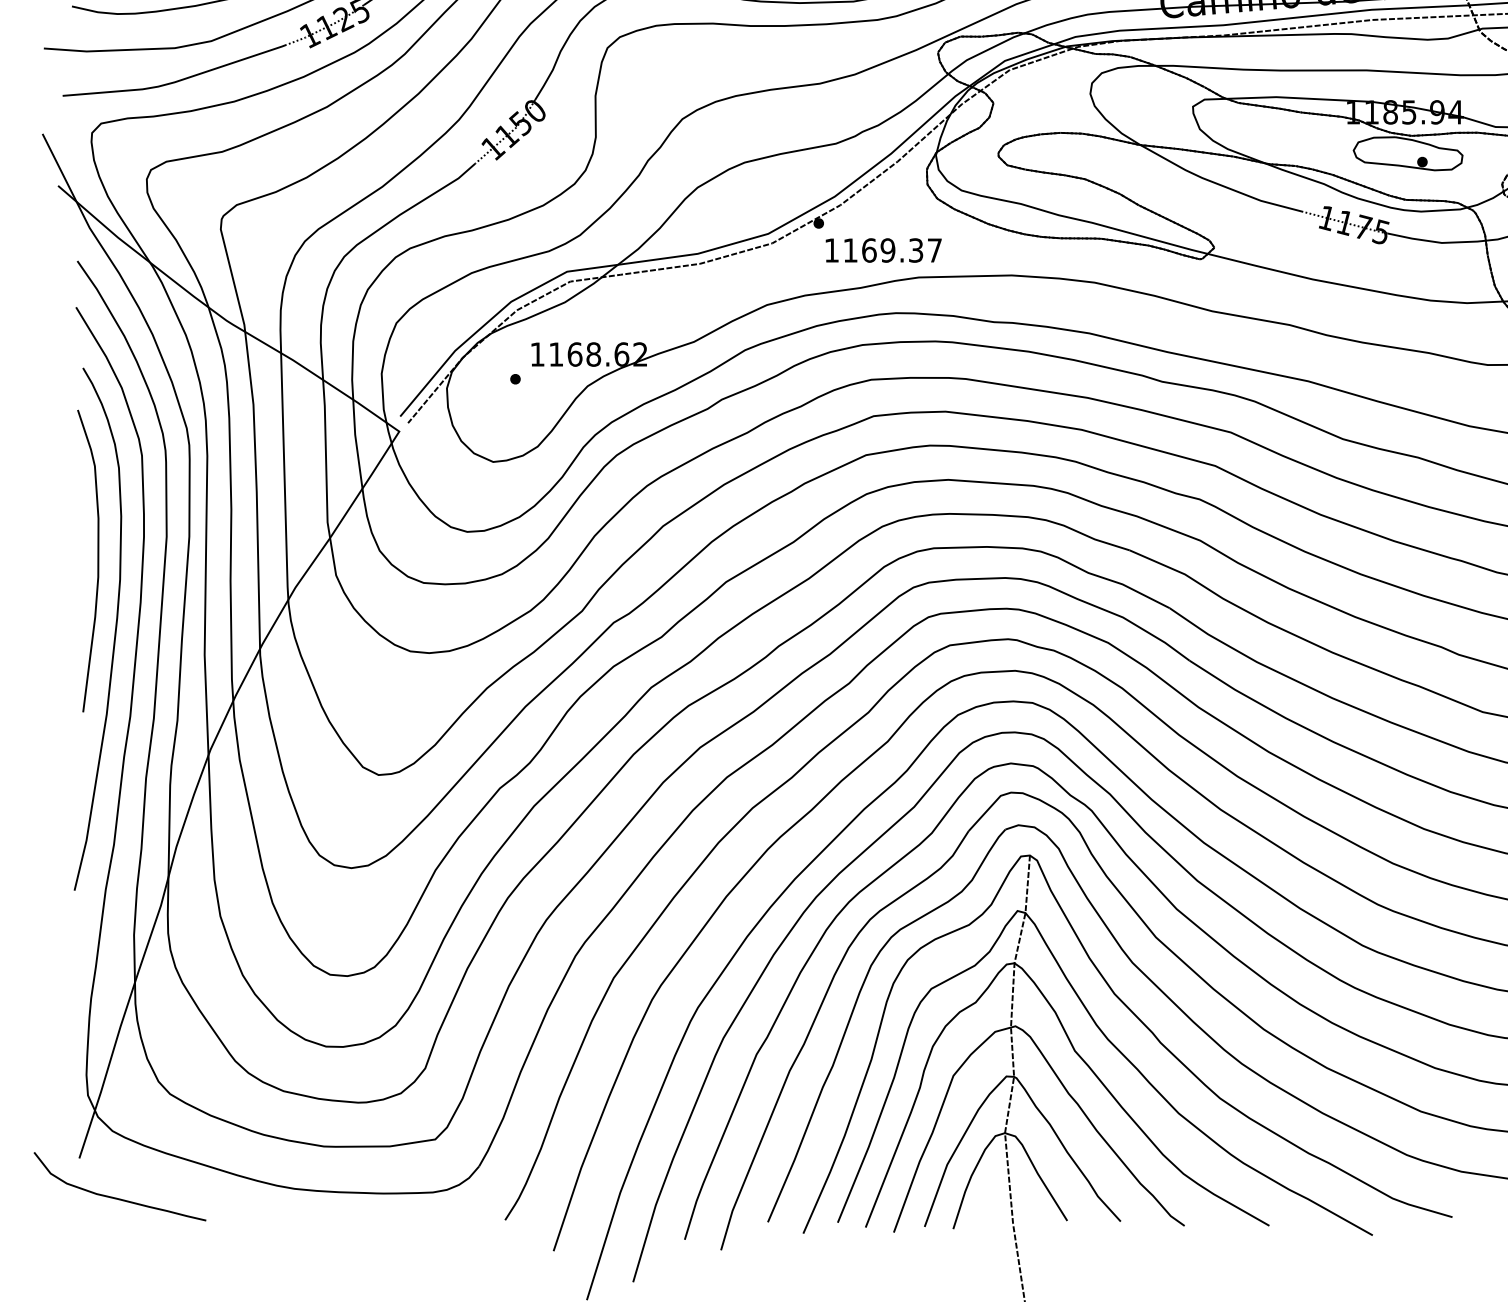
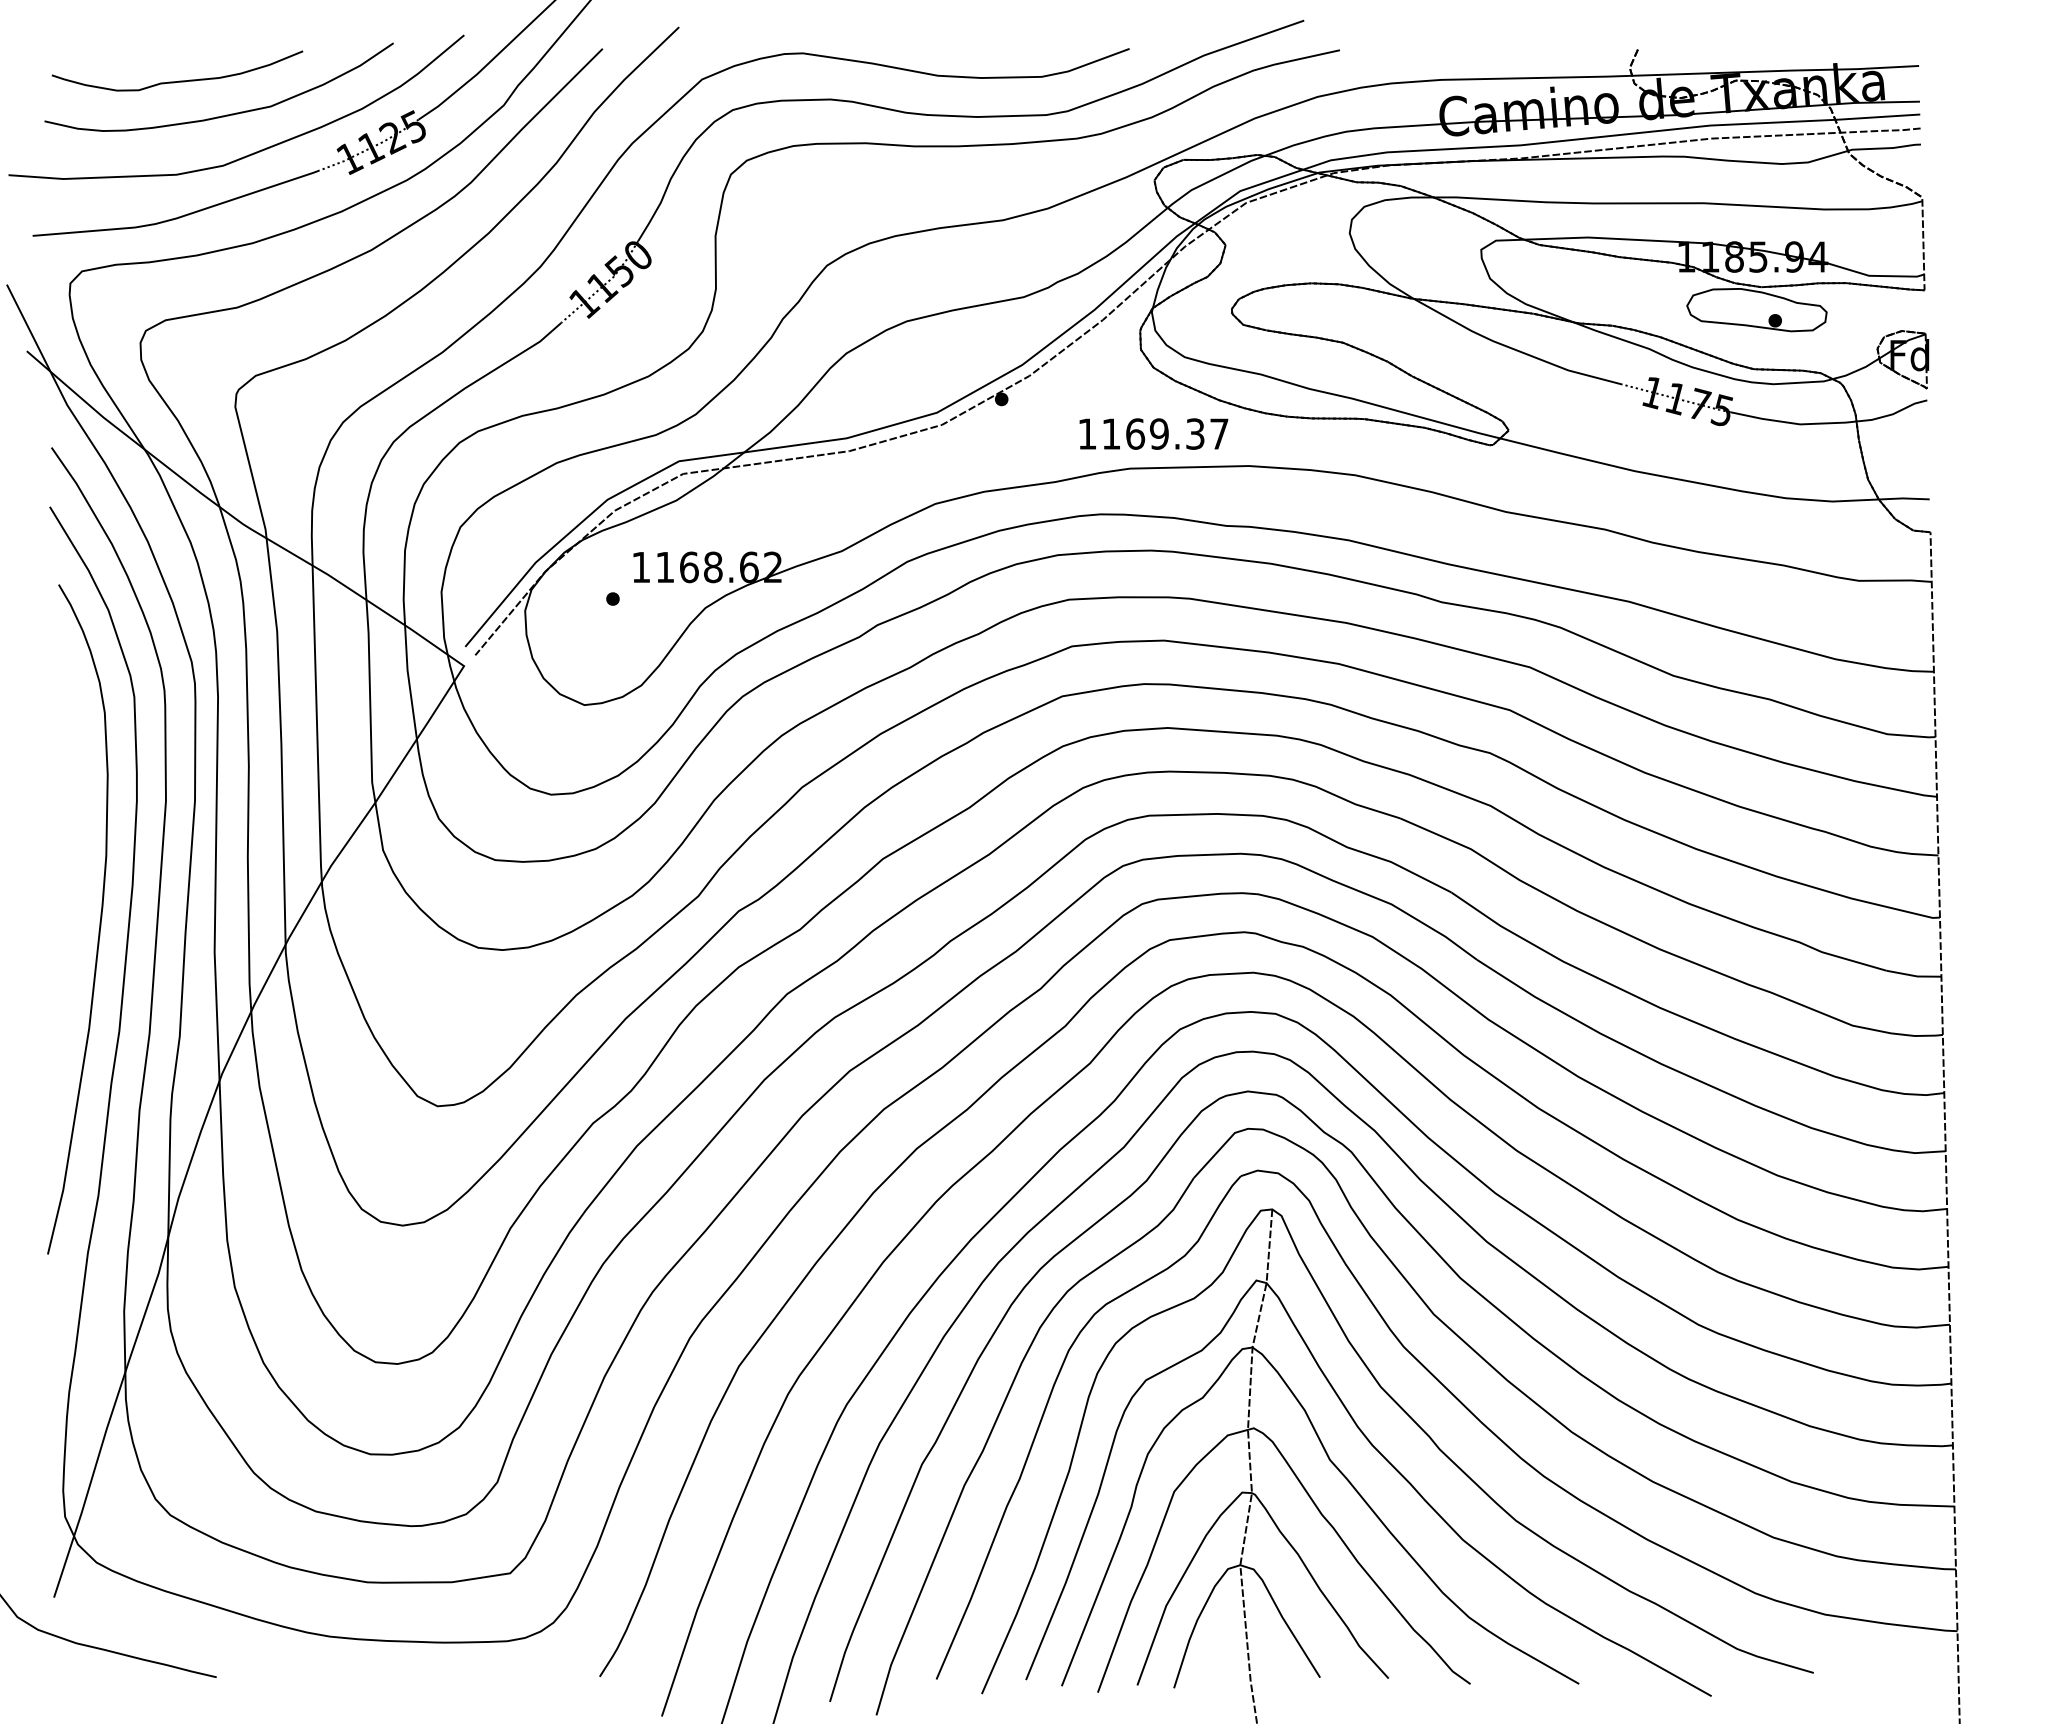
text: (883, 250) -> (1153, 433), moved
curve: (97, 560) -> (77, 831), removed

